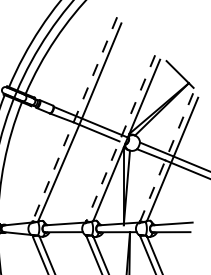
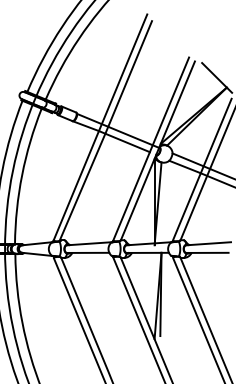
line: (74, 120) -> (100, 128), dashed -> solid
line: (120, 138) -> (151, 148), dashed -> solid
line: (166, 157) -> (202, 169), dashed -> solid

